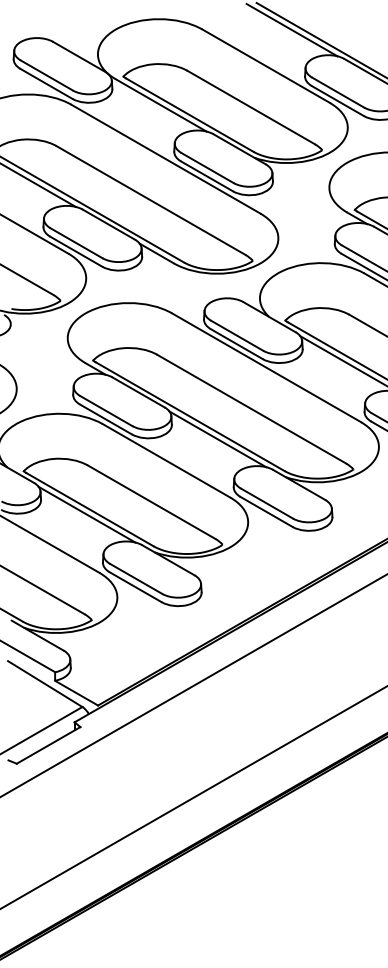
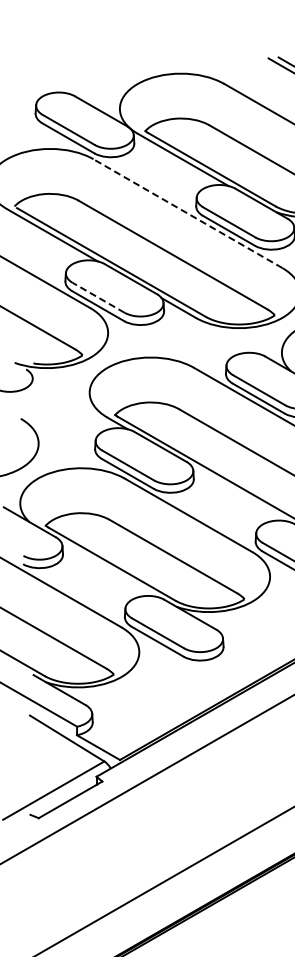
line: (166, 159) -> (188, 213), solid -> dashed
line: (76, 243) -> (98, 297), solid -> dashed
line: (217, 439) -> (239, 493), removed
line: (86, 514) -> (108, 568), removed

